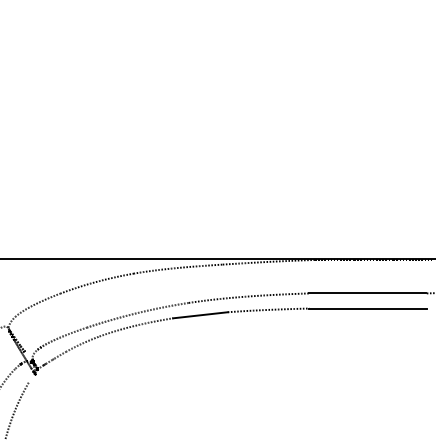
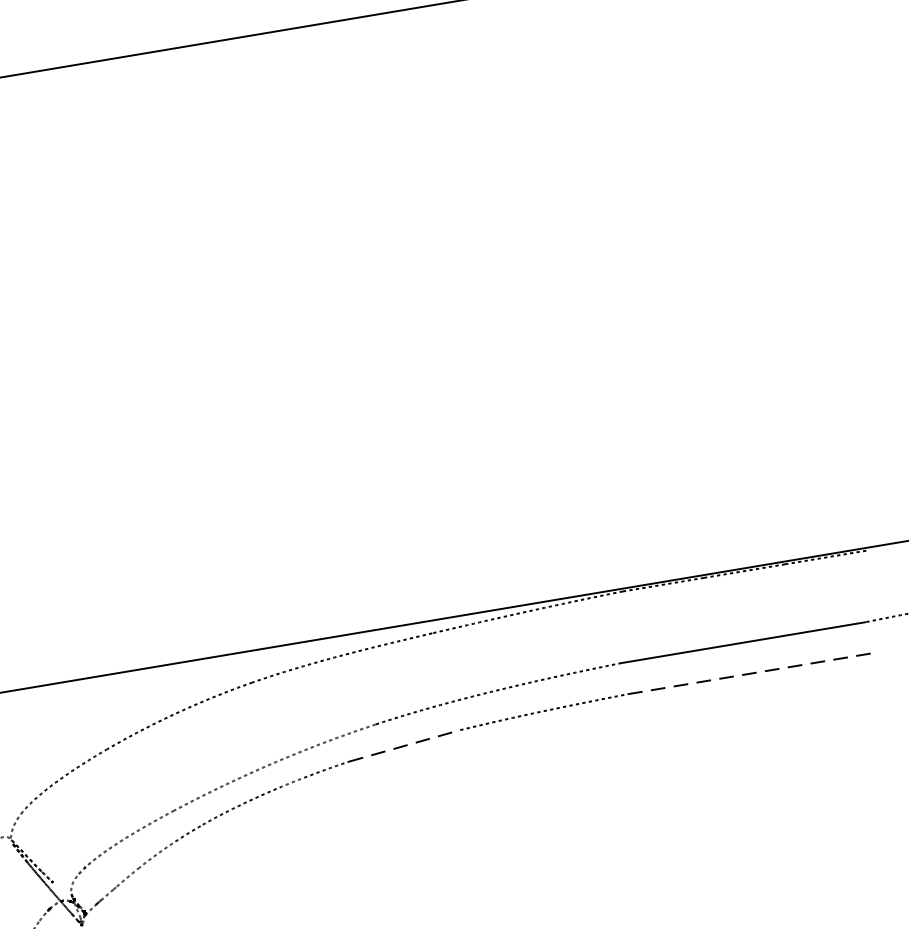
line: (368, 308) -> (750, 673), solid -> dashed
line: (200, 315) -> (404, 746), solid -> dashed

